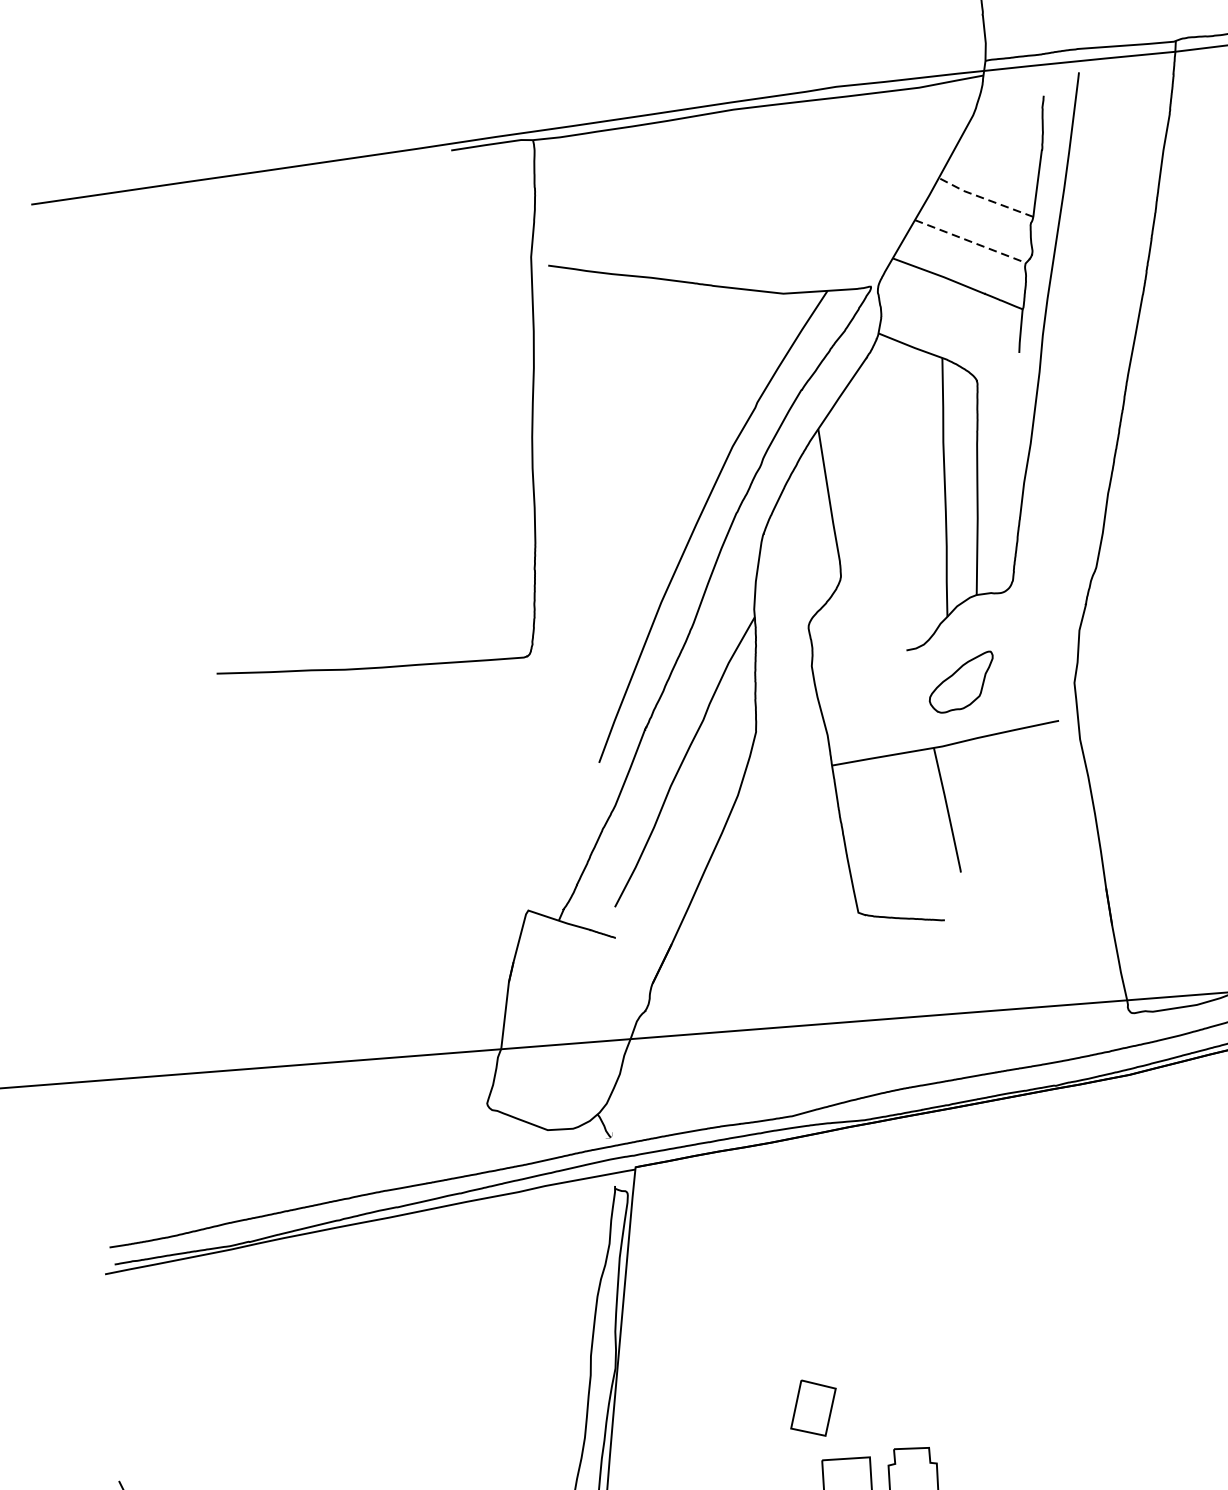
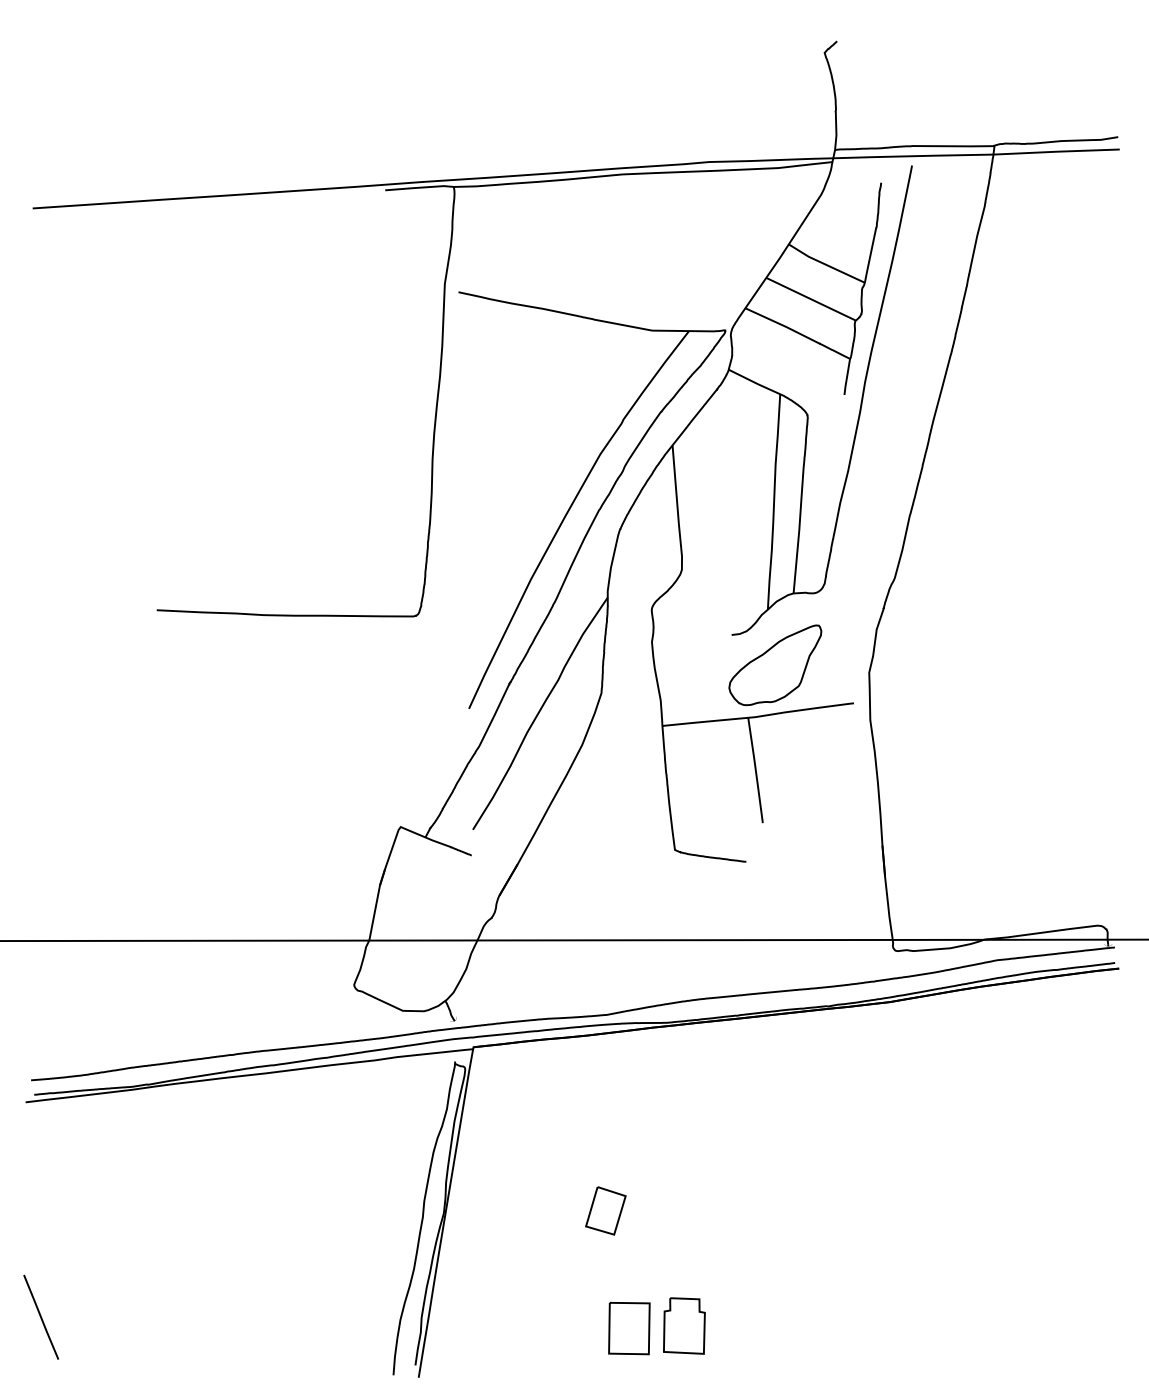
line: (983, 197) -> (824, 263), dashed -> solid
line: (971, 241) -> (811, 299), dashed -> solid
part: (961, 681) -> (775, 664), size x1.67
part: (812, 1407) -> (605, 1210), moved

